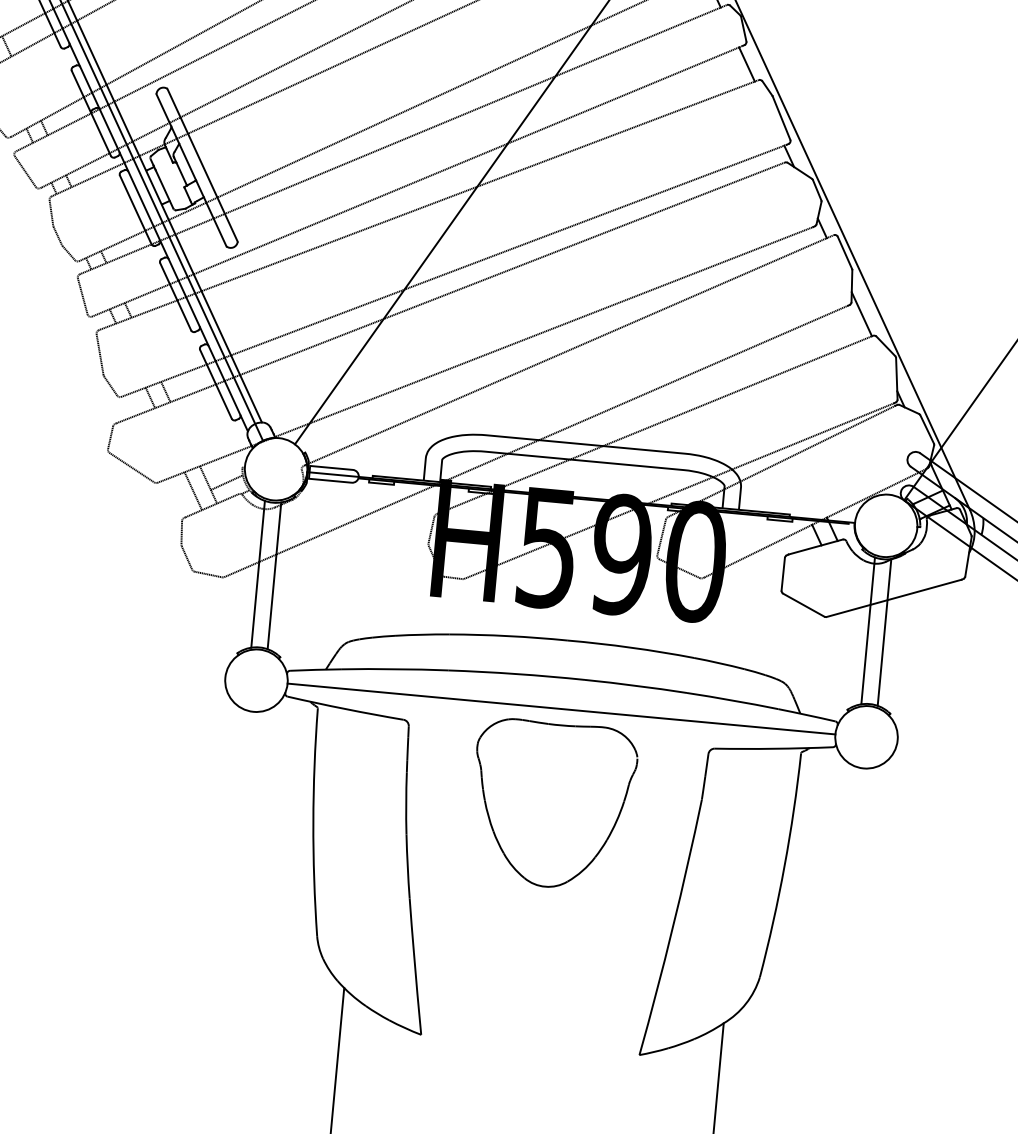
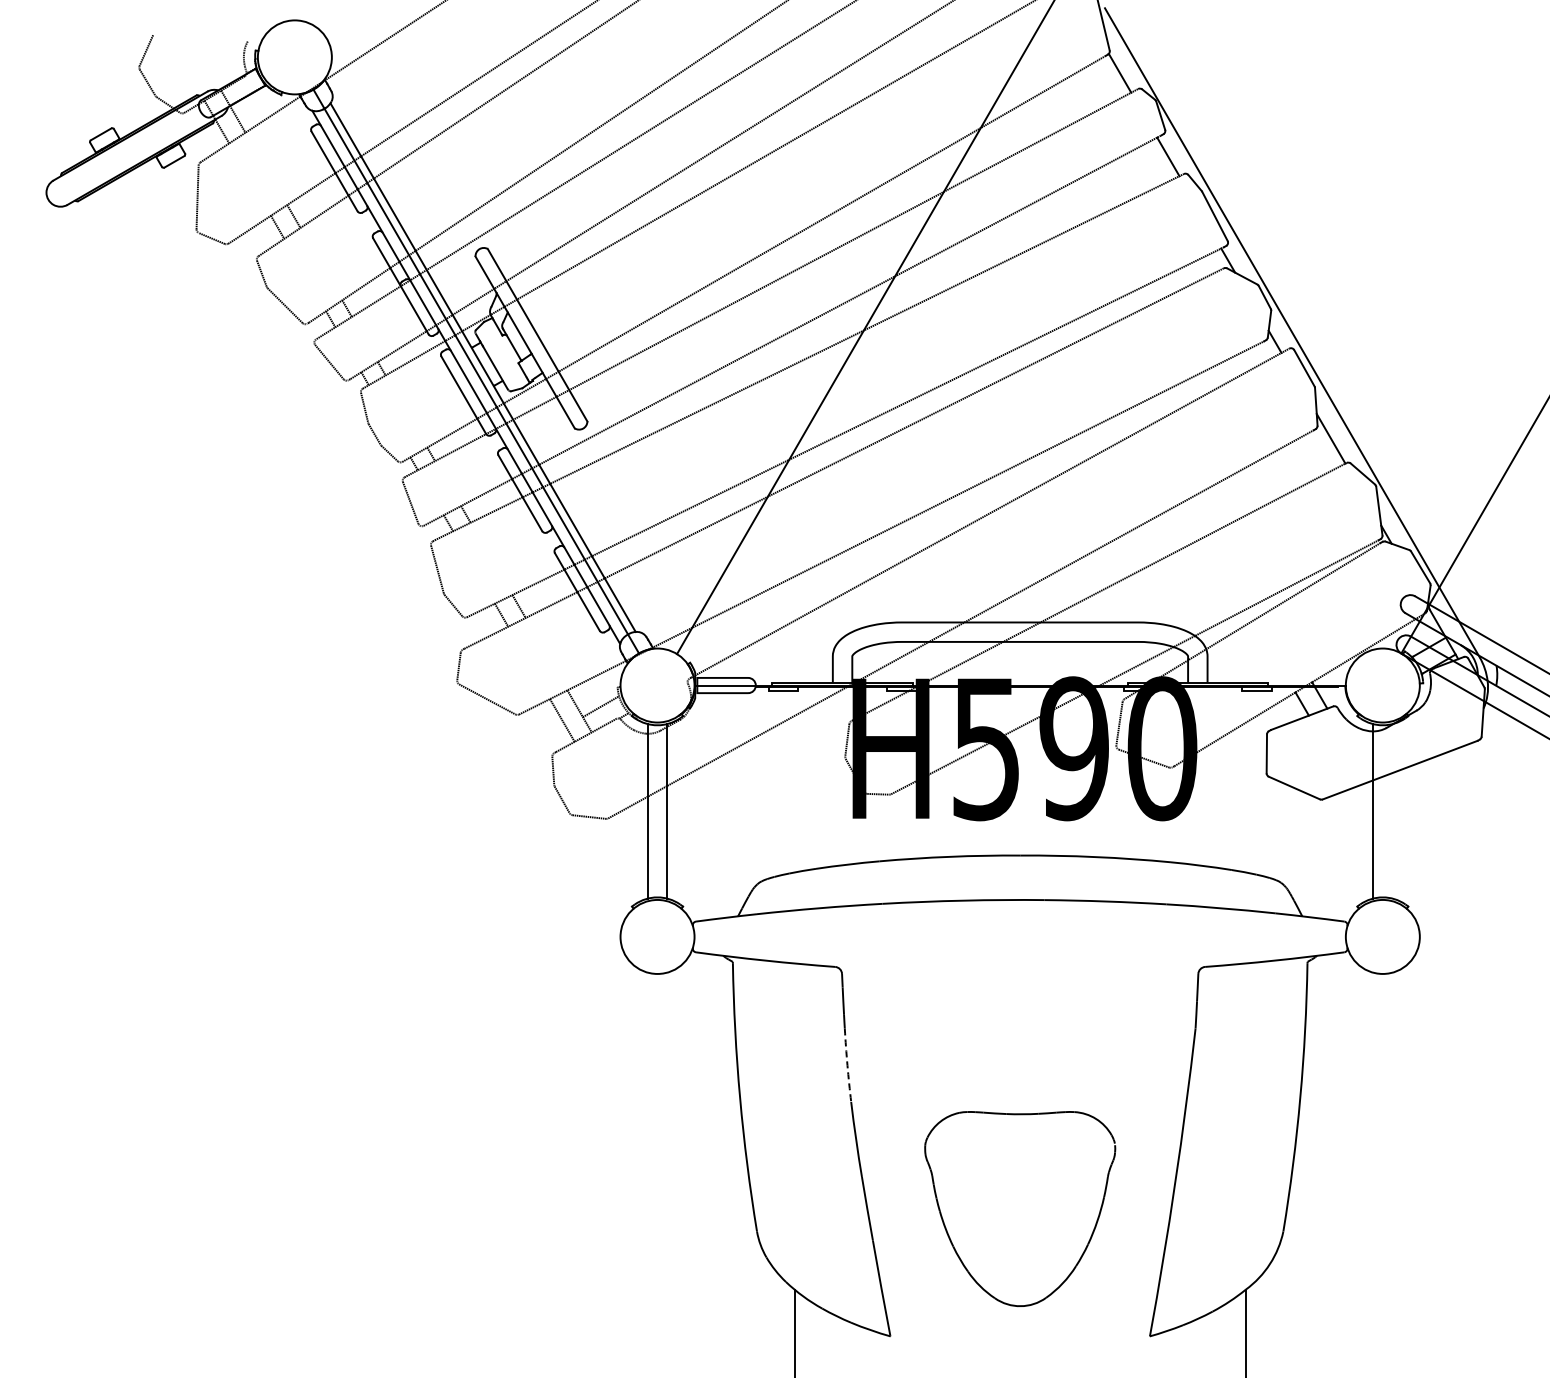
line: (884, 632) -> (1392, 811), removed
line: (560, 708) -> (1019, 936), removed
arc: (406, 803) -> (847, 1065), solid -> dashed
part: (607, 836) -> (1088, 1240), moved

